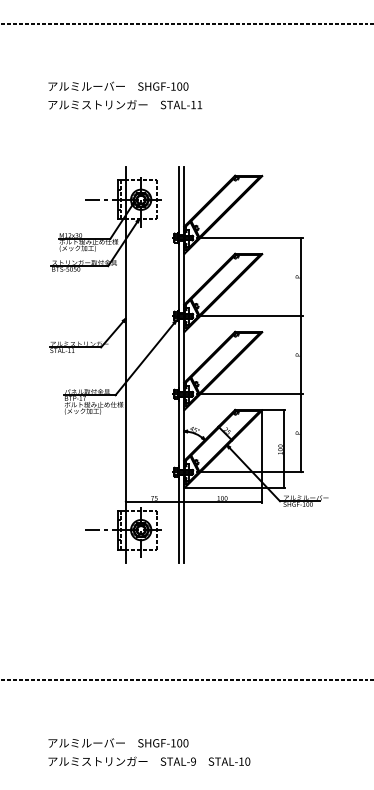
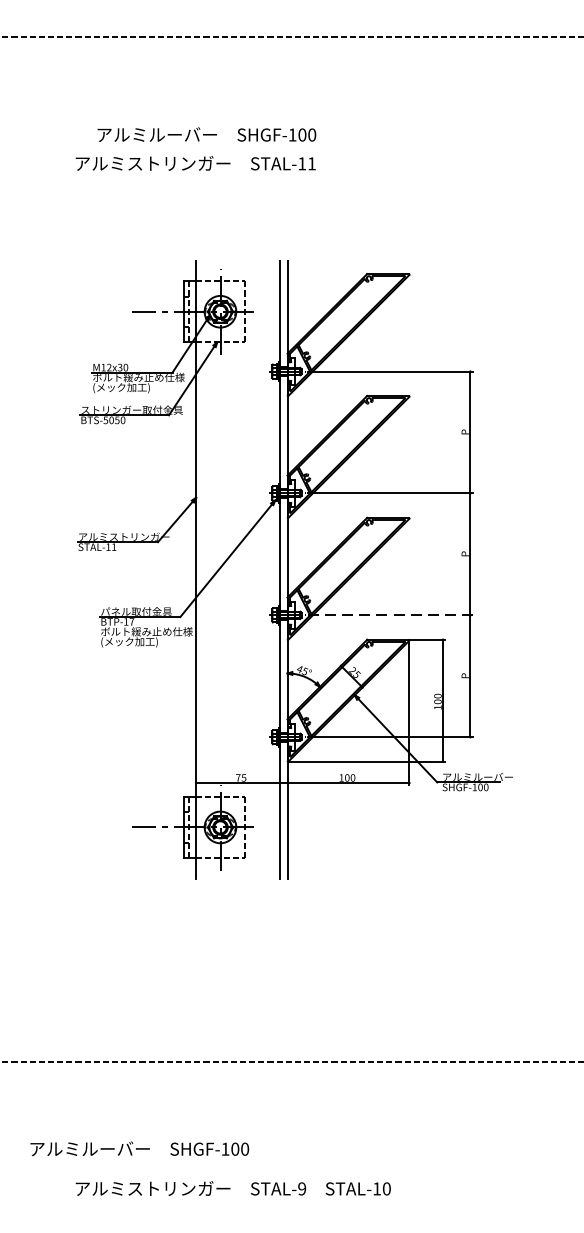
text: (118, 85) -> (206, 133), moved
line: (249, 394) -> (389, 615), solid -> dashed
text: (118, 742) -> (139, 1148), moved

